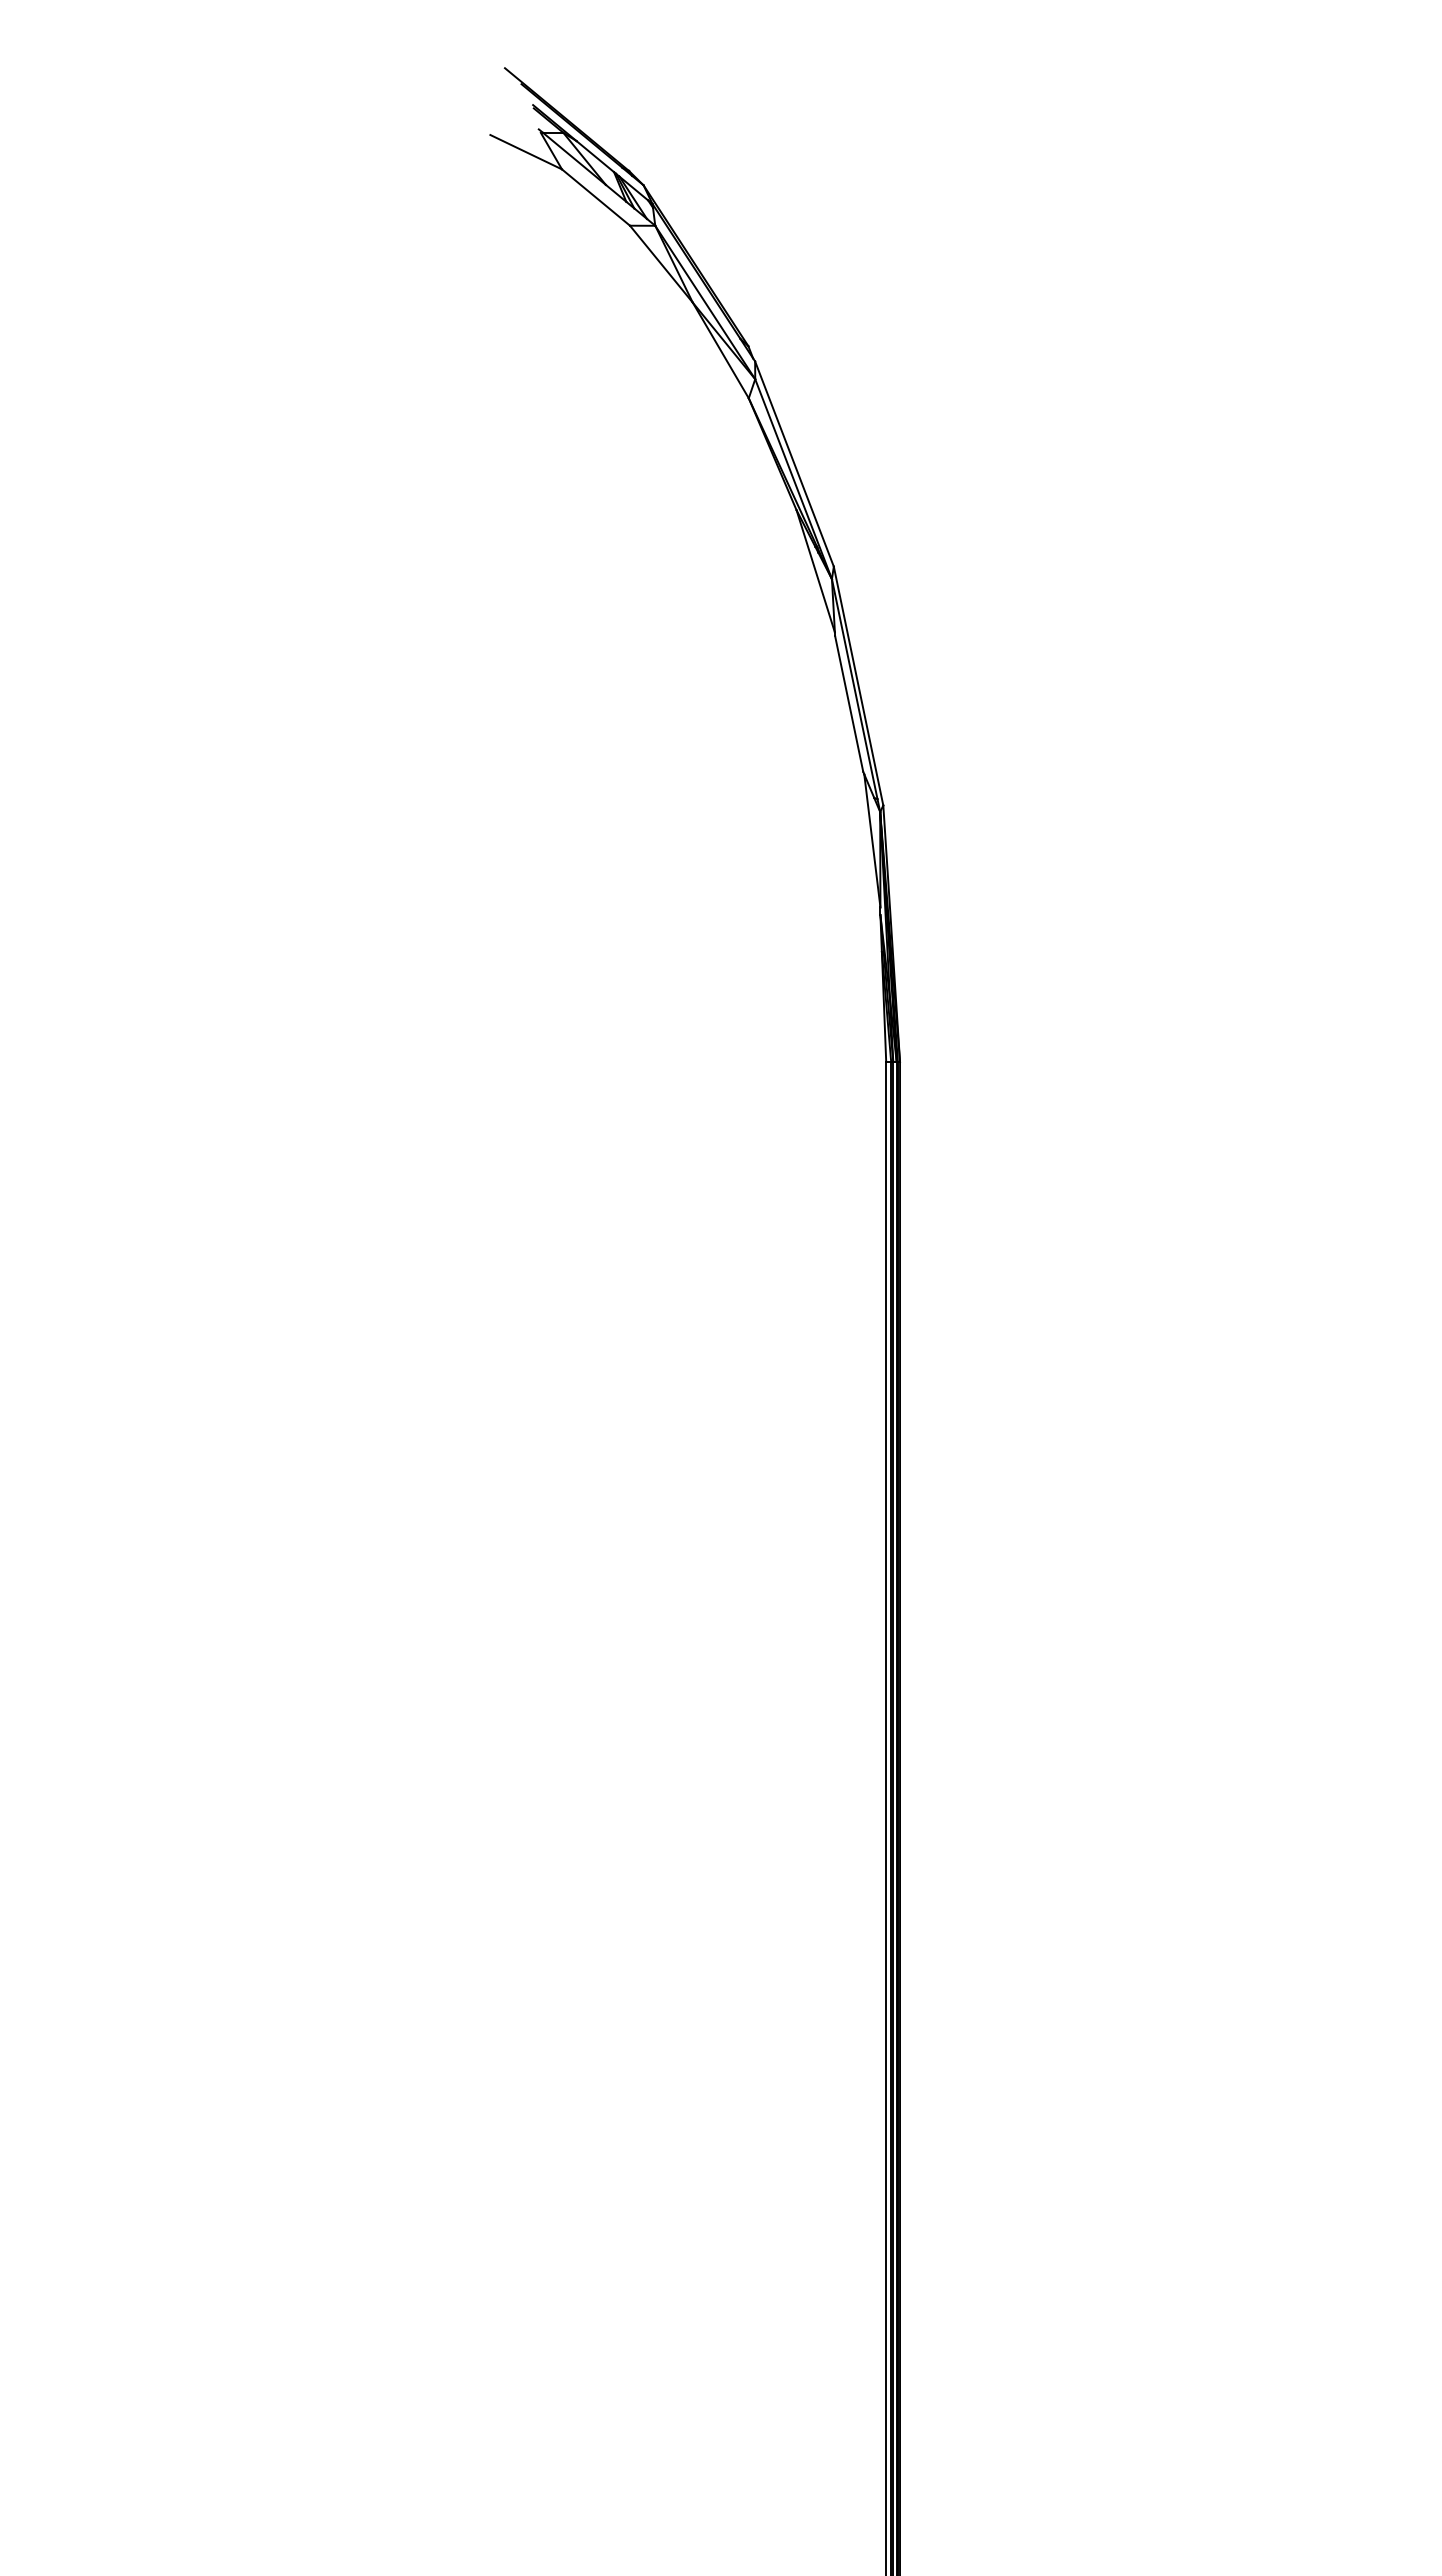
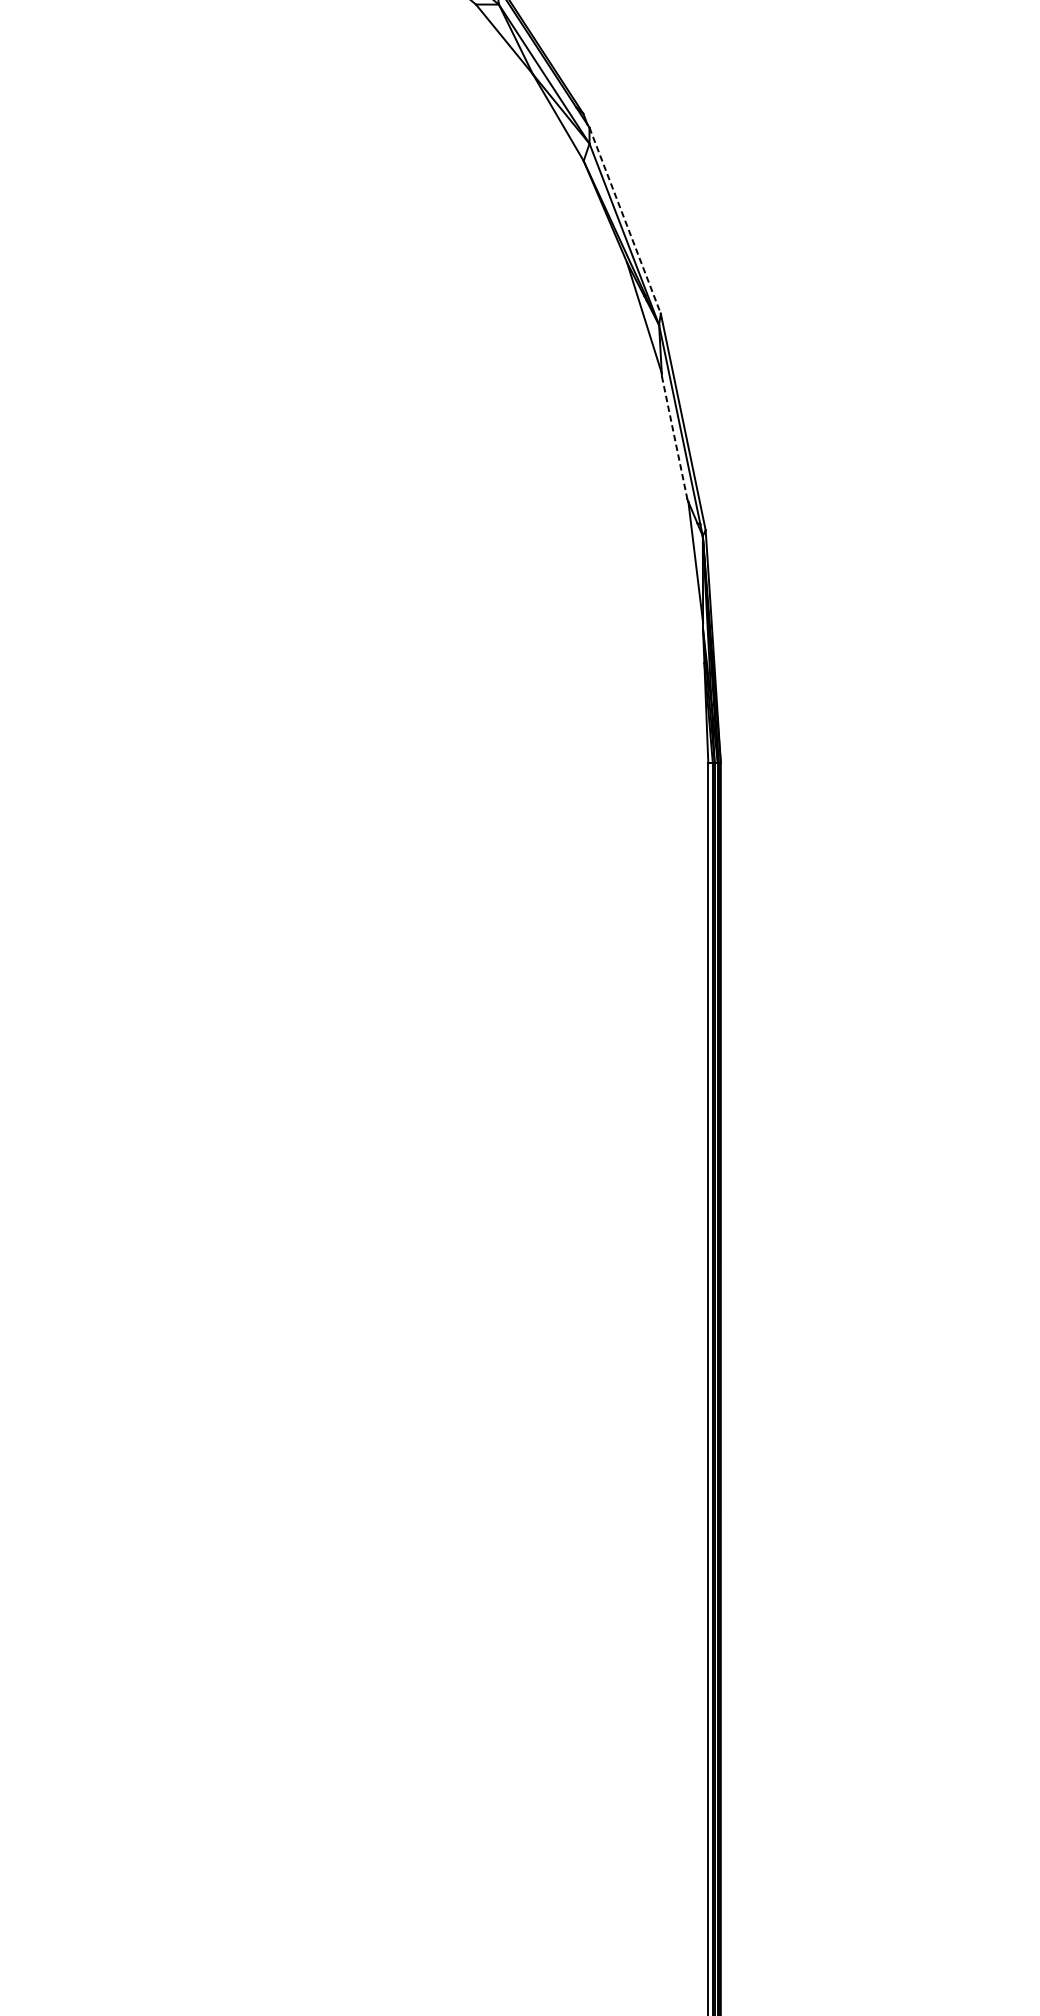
line: (794, 464) -> (625, 221), solid -> dashed
line: (849, 703) -> (675, 437), solid -> dashed

